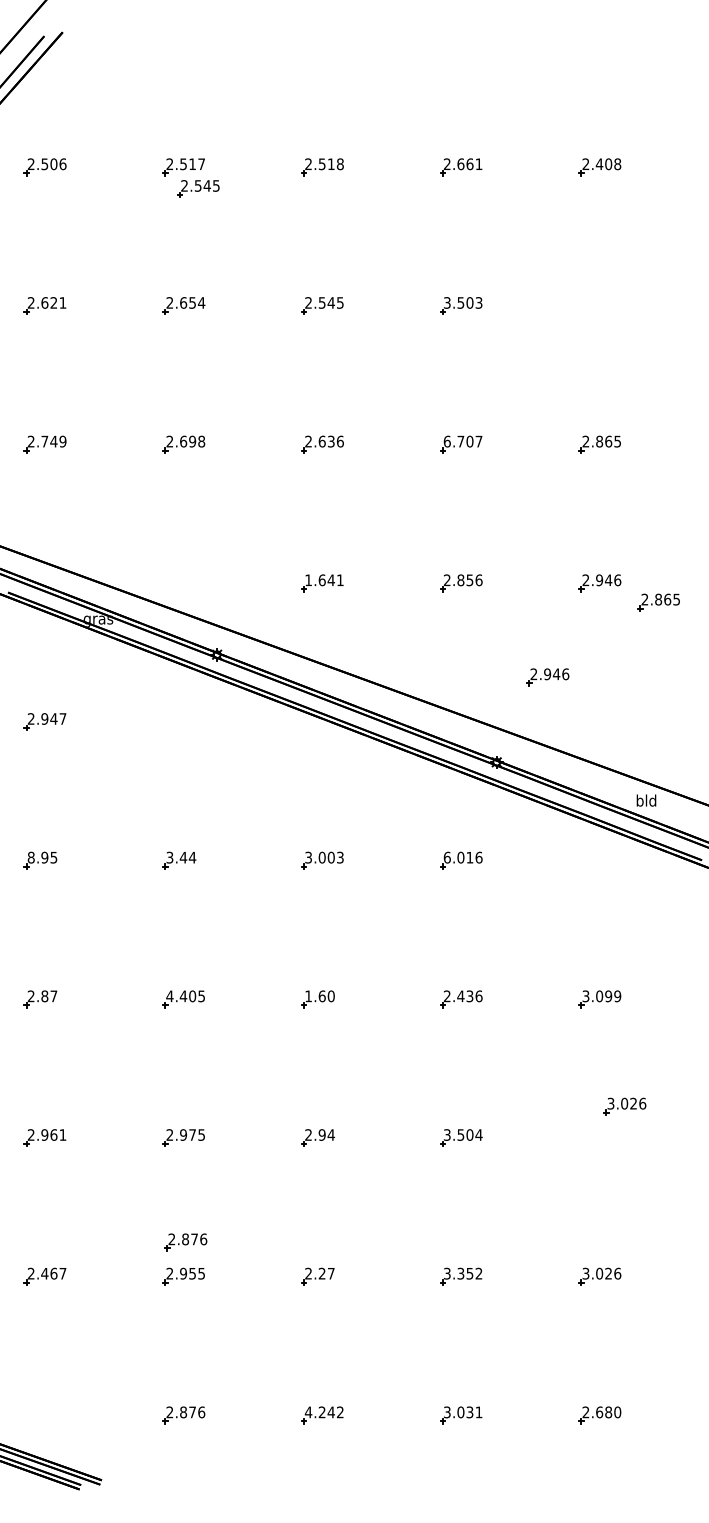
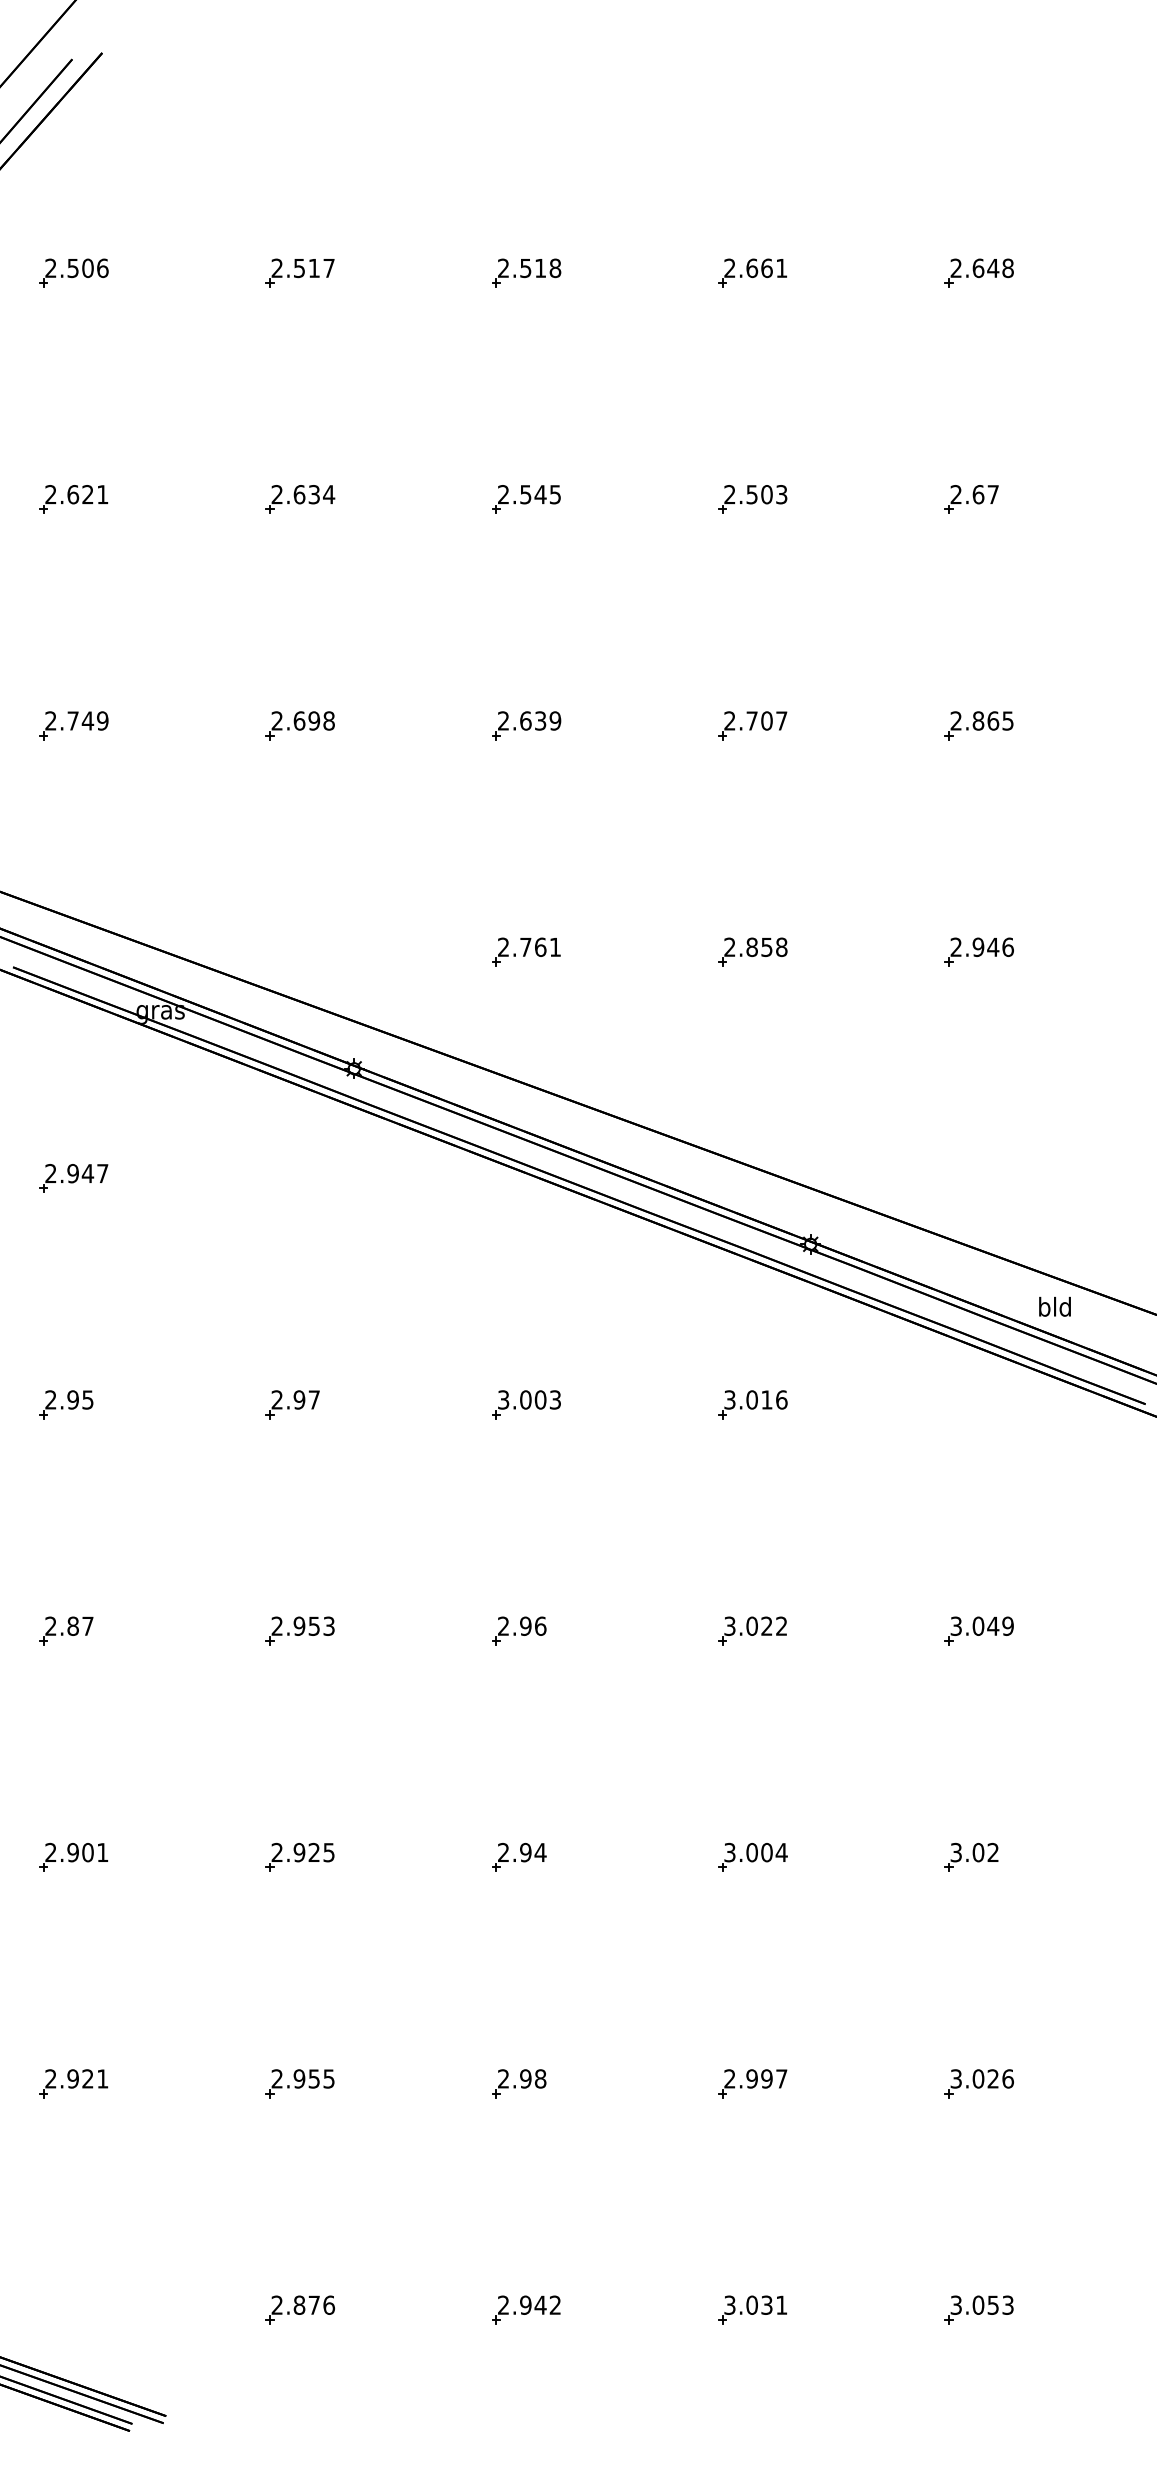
text: (603, 164) -> (984, 268), 2.408 -> 2.648
part: (198, 188) -> (323, 307), removed
text: (192, 302) -> (314, 493), 2.654 -> 2.634
text: (447, 302) -> (730, 493), 3.503 -> 2.503
part: (594, 305) -> (970, 498), added
text: (339, 441) -> (554, 720), 2.636 -> 2.639
text: (446, 441) -> (728, 720), 6.707 -> 2.707
text: (478, 579) -> (780, 945), 2.856 -> 2.858
text: (319, 580) -> (521, 947), 1.641 -> 2.761
part: (658, 602) -> (1074, 983), removed
part: (547, 677) -> (893, 1105), removed
text: (30, 857) -> (49, 1399), 8.95 -> 2.95
text: (181, 857) -> (296, 1399), 3.44 -> 2.97
text: (446, 857) -> (728, 1399), 6.016 -> 3.016
text: (185, 996) -> (302, 1626), 4.405 -> 2.953
text: (319, 996) -> (521, 1626), 1.60 -> 2.96
text: (463, 996) -> (756, 1626), 2.436 -> 3.022
text: (608, 996) -> (993, 1626), 3.099 -> 3.049
part: (624, 1106) -> (1019, 1806), removed
text: (53, 1134) -> (87, 1851), 2.961 -> 2.901
text: (192, 1134) -> (314, 1851), 2.975 -> 2.925
text: (460, 1134) -> (751, 1851), 3.504 -> 3.004
part: (594, 1137) -> (970, 1856), added
part: (185, 1242) -> (302, 2027), removed
text: (53, 1273) -> (87, 2078), 2.467 -> 2.921
text: (326, 1273) -> (532, 2078), 2.27 -> 2.98
text: (463, 1273) -> (756, 2078), 3.352 -> 2.997
text: (314, 1412) -> (513, 2305), 4.242 -> 2.942
text: (601, 1412) -> (981, 2305), 2.680 -> 3.053

